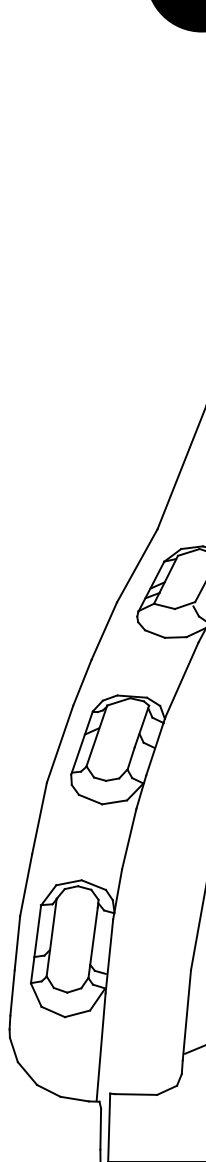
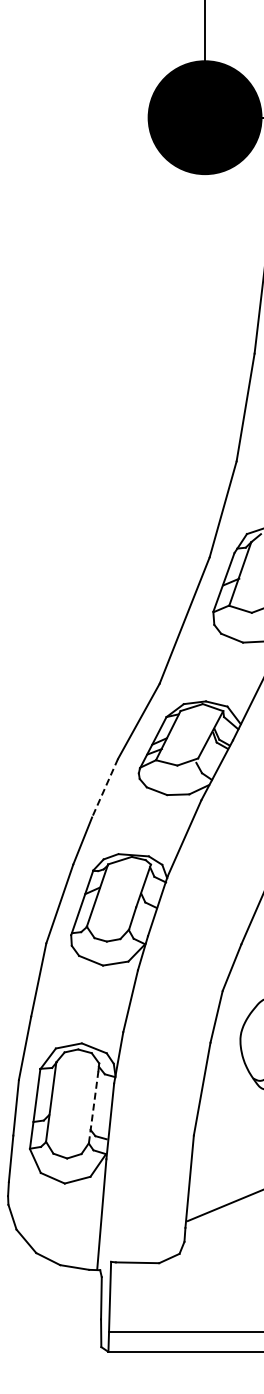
line: (103, 631) -> (104, 788), solid -> dashed
line: (92, 941) -> (93, 1106), solid -> dashed

